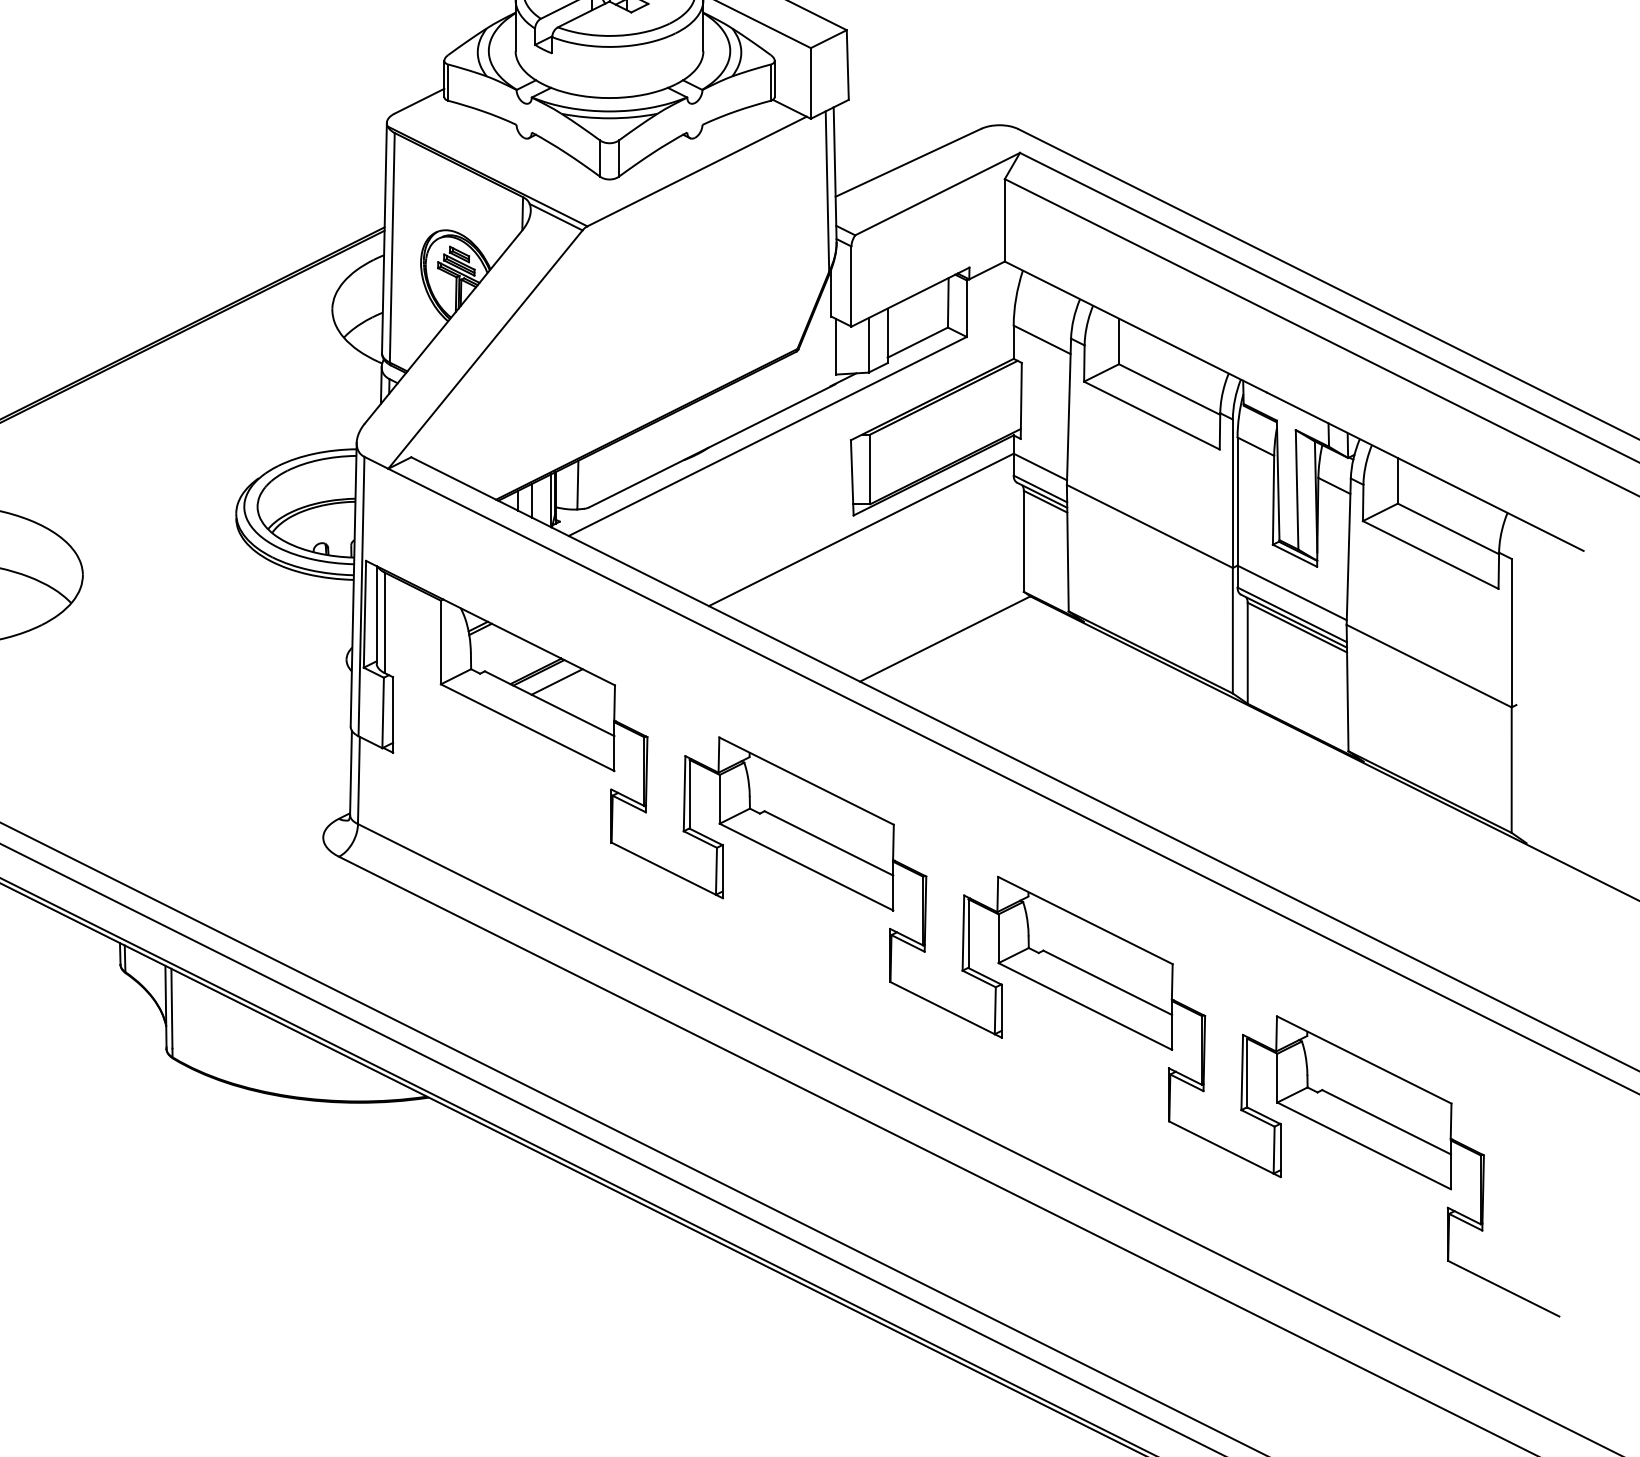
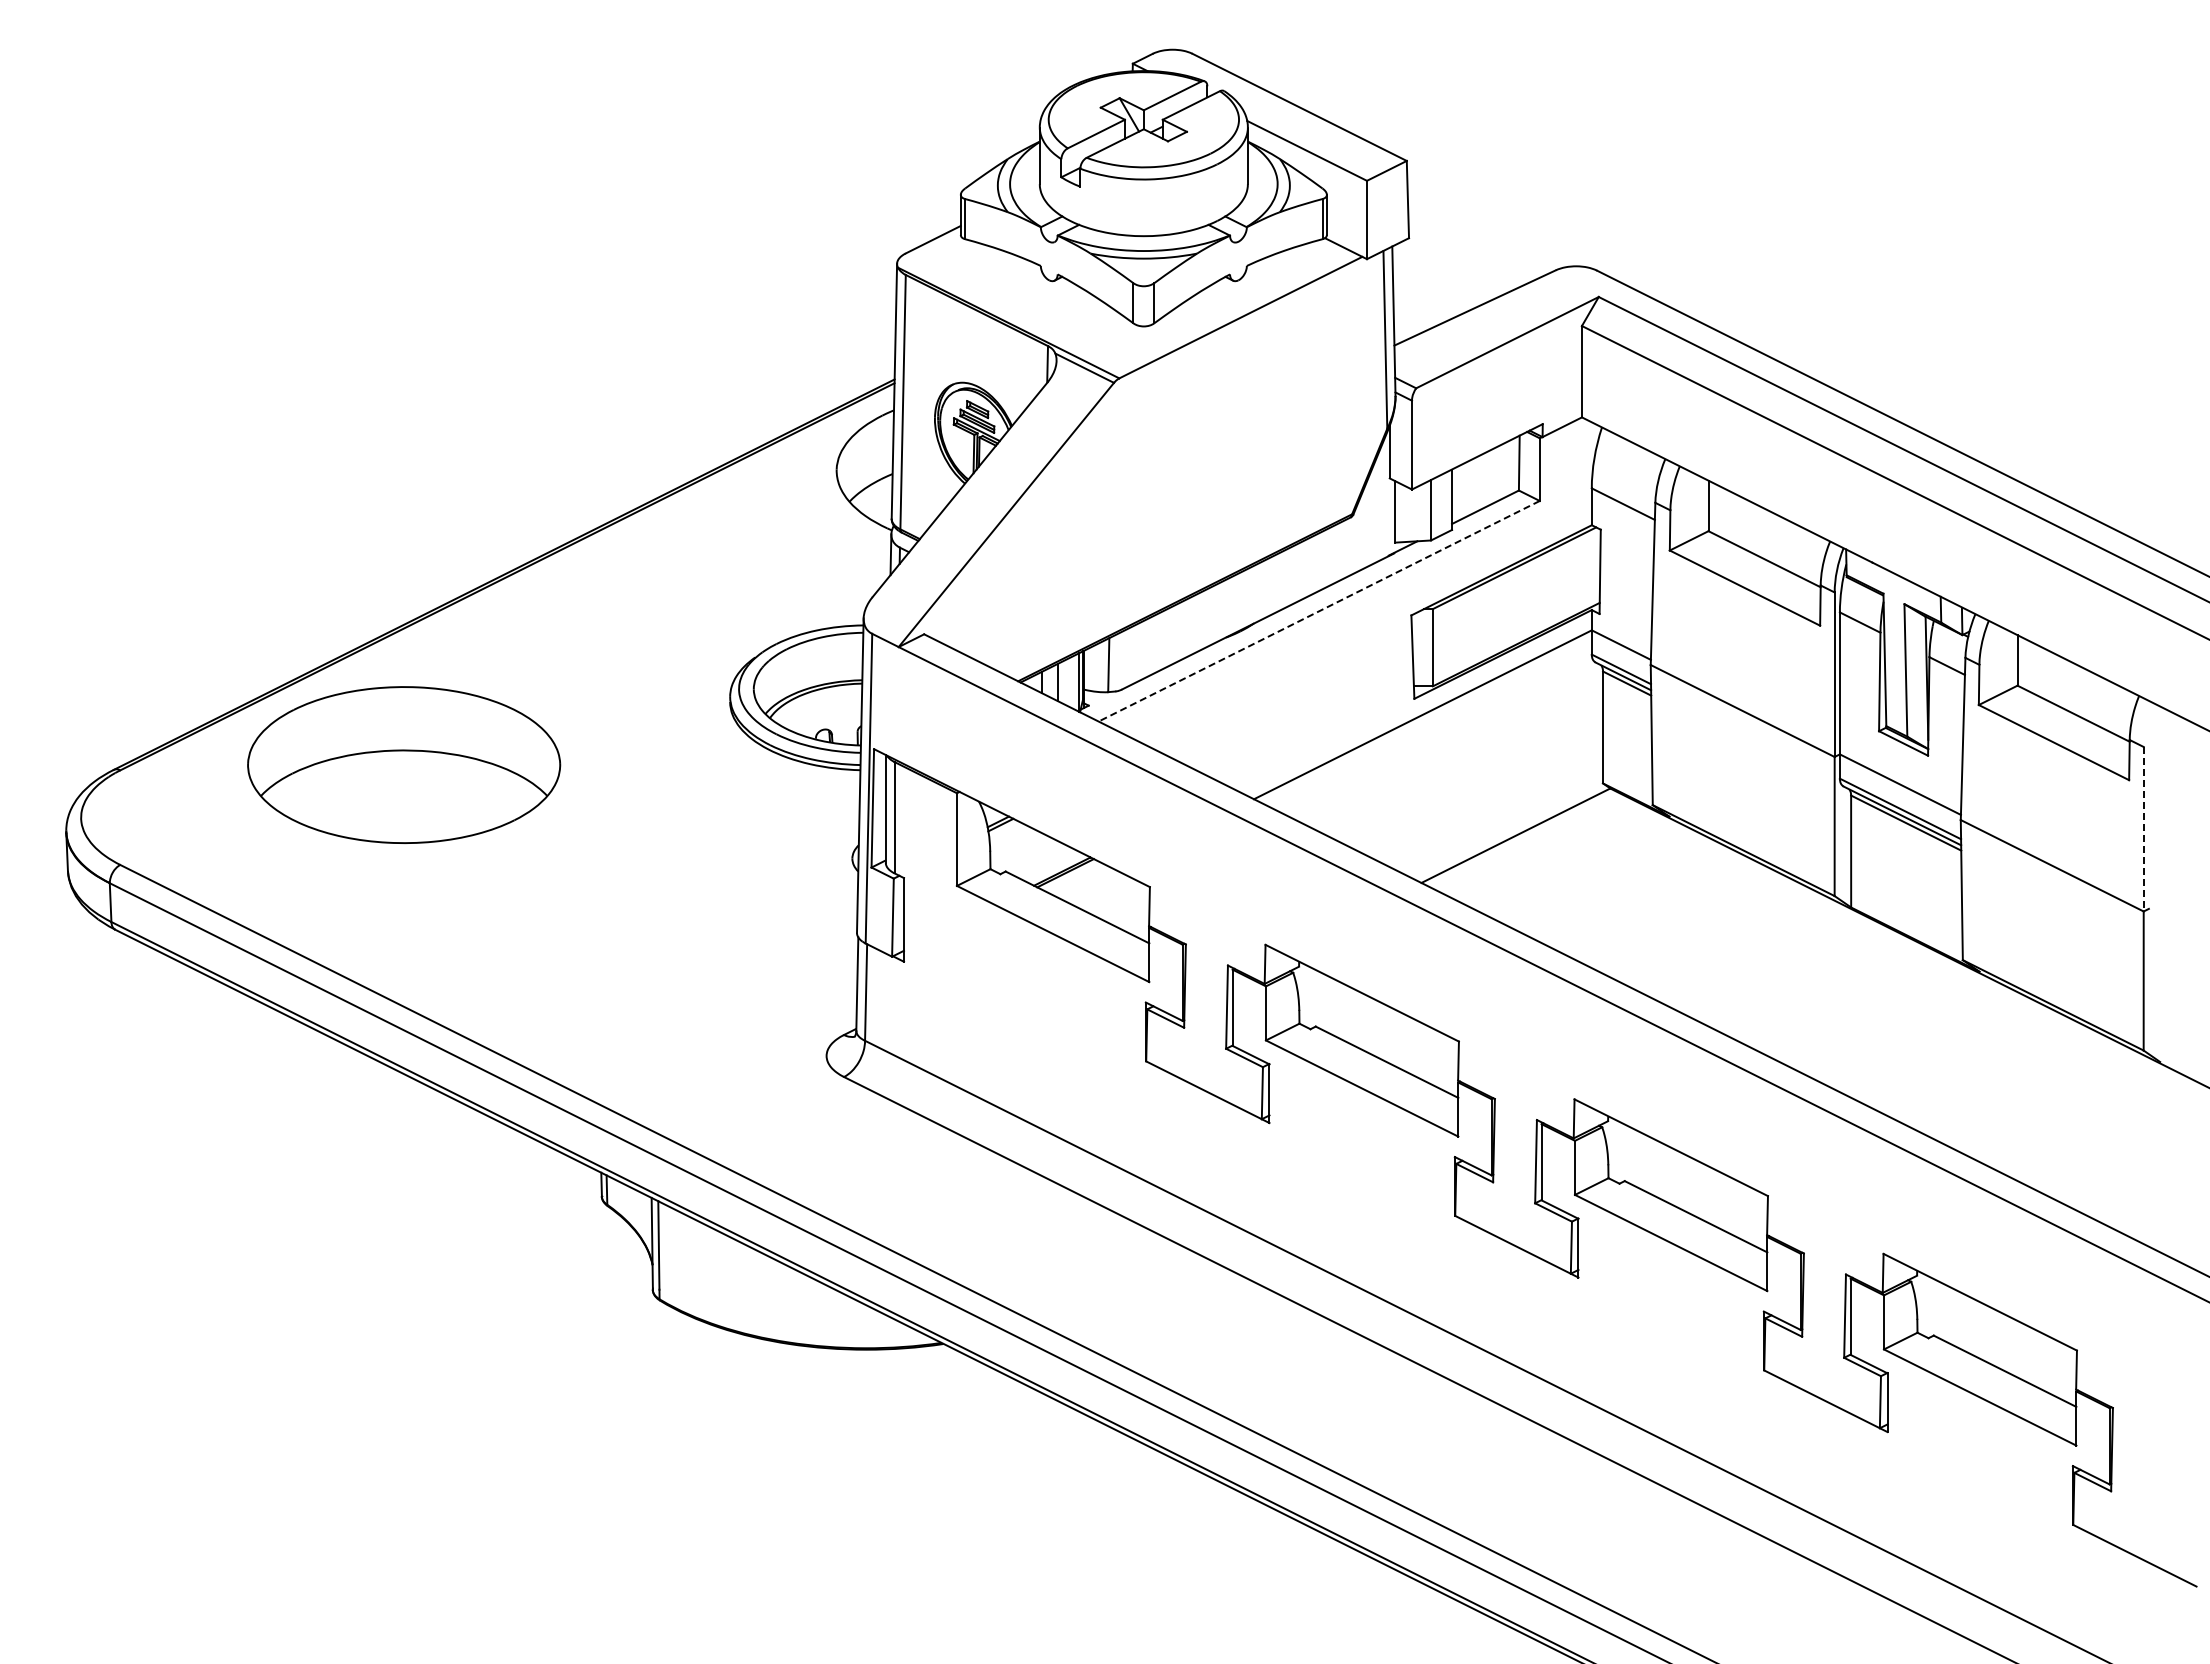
line: (768, 436) -> (1319, 611), solid -> dashed
line: (1511, 633) -> (2143, 829), solid -> dashed
line: (556, 682) -> (1085, 883), removed

